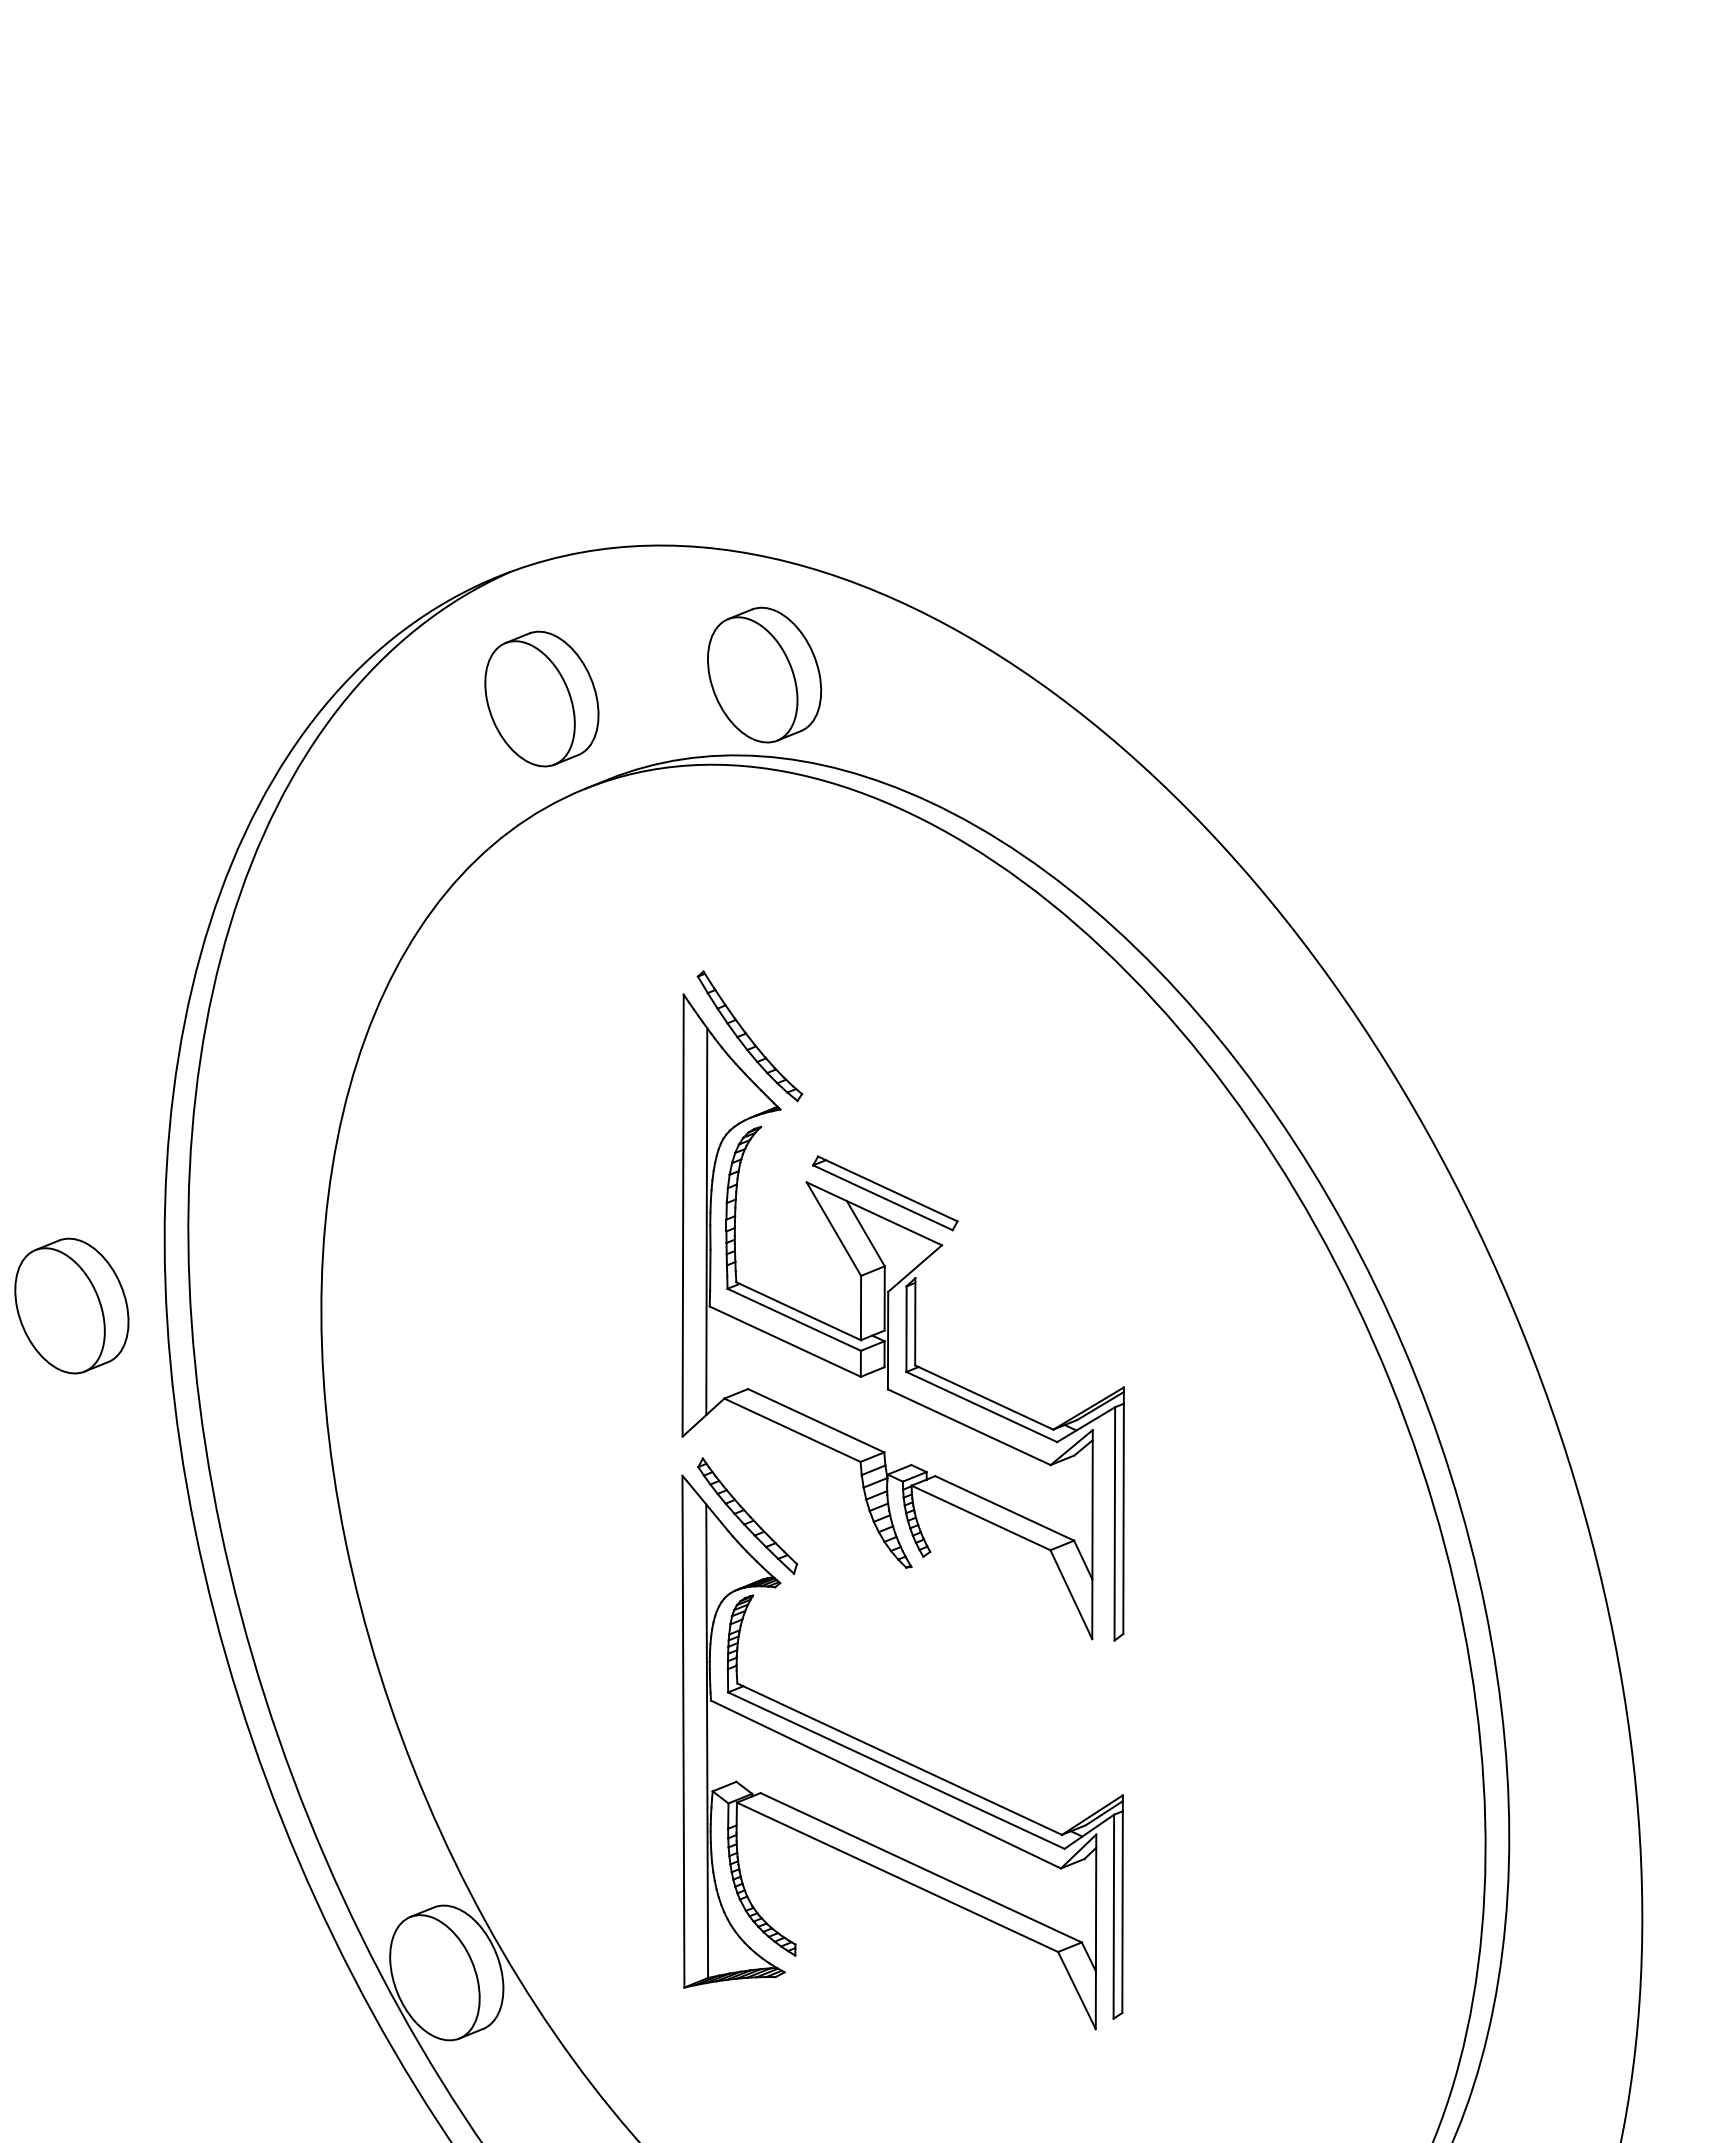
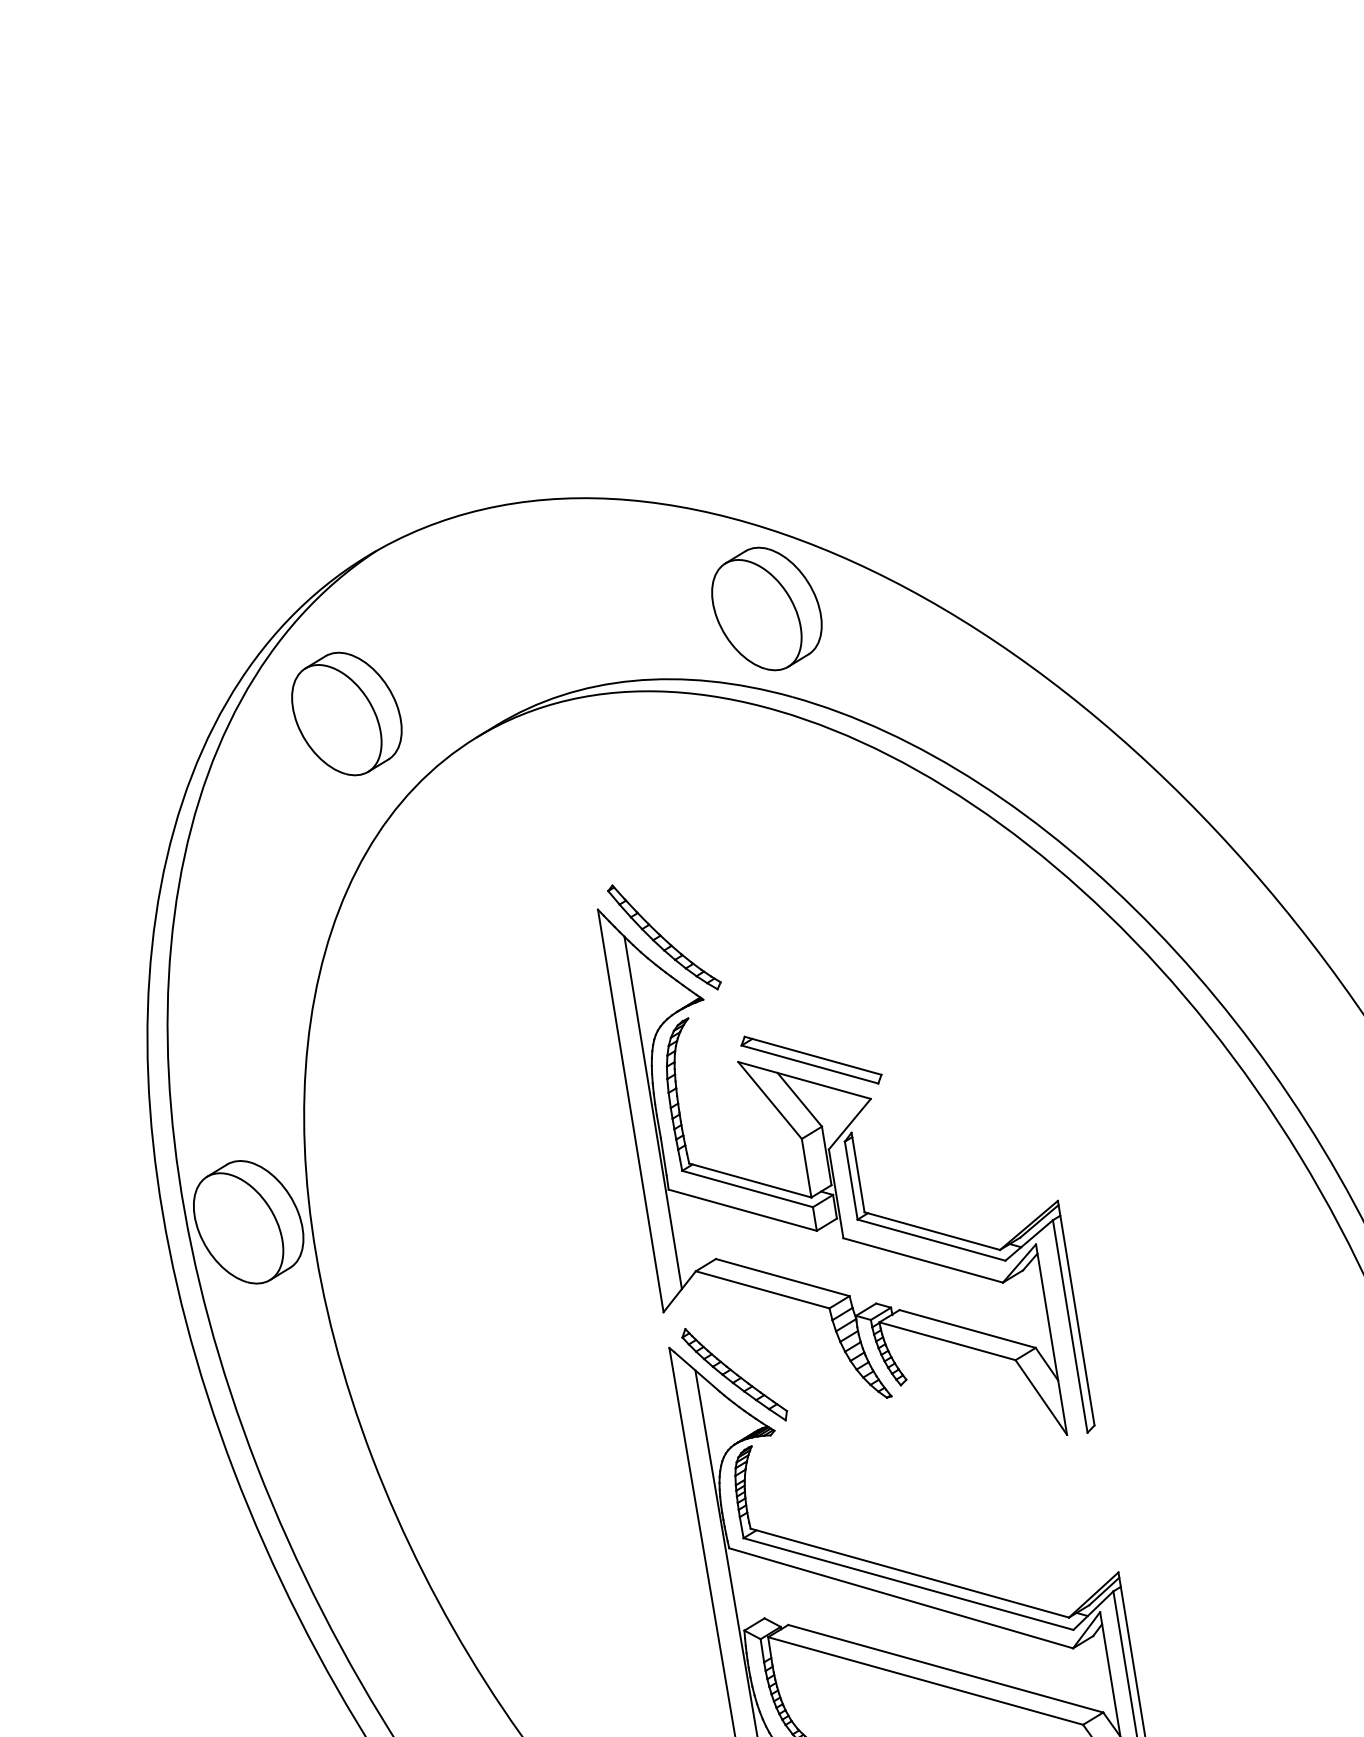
part: (764, 674) -> (766, 608), moved
part: (541, 698) -> (346, 713), moved
part: (71, 1305) -> (248, 1221), moved

